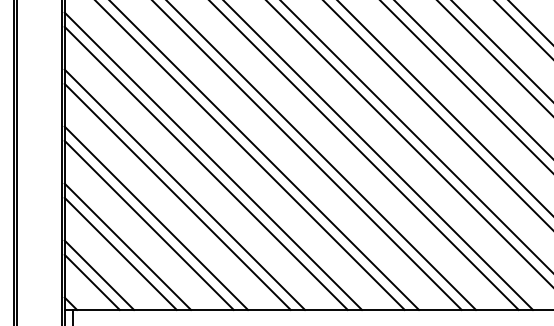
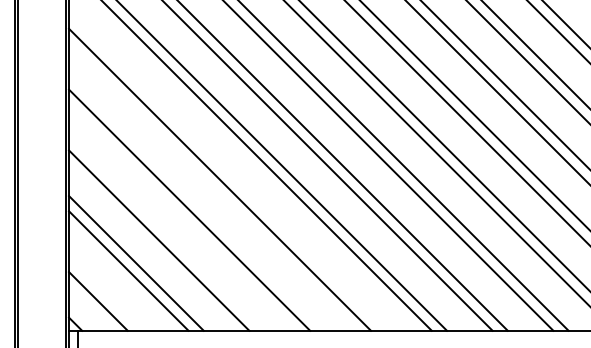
line: (213, 160) -> (227, 171), removed
line: (184, 189) -> (196, 202), removed
line: (156, 217) -> (166, 232), removed
line: (99, 274) -> (106, 292), removed

